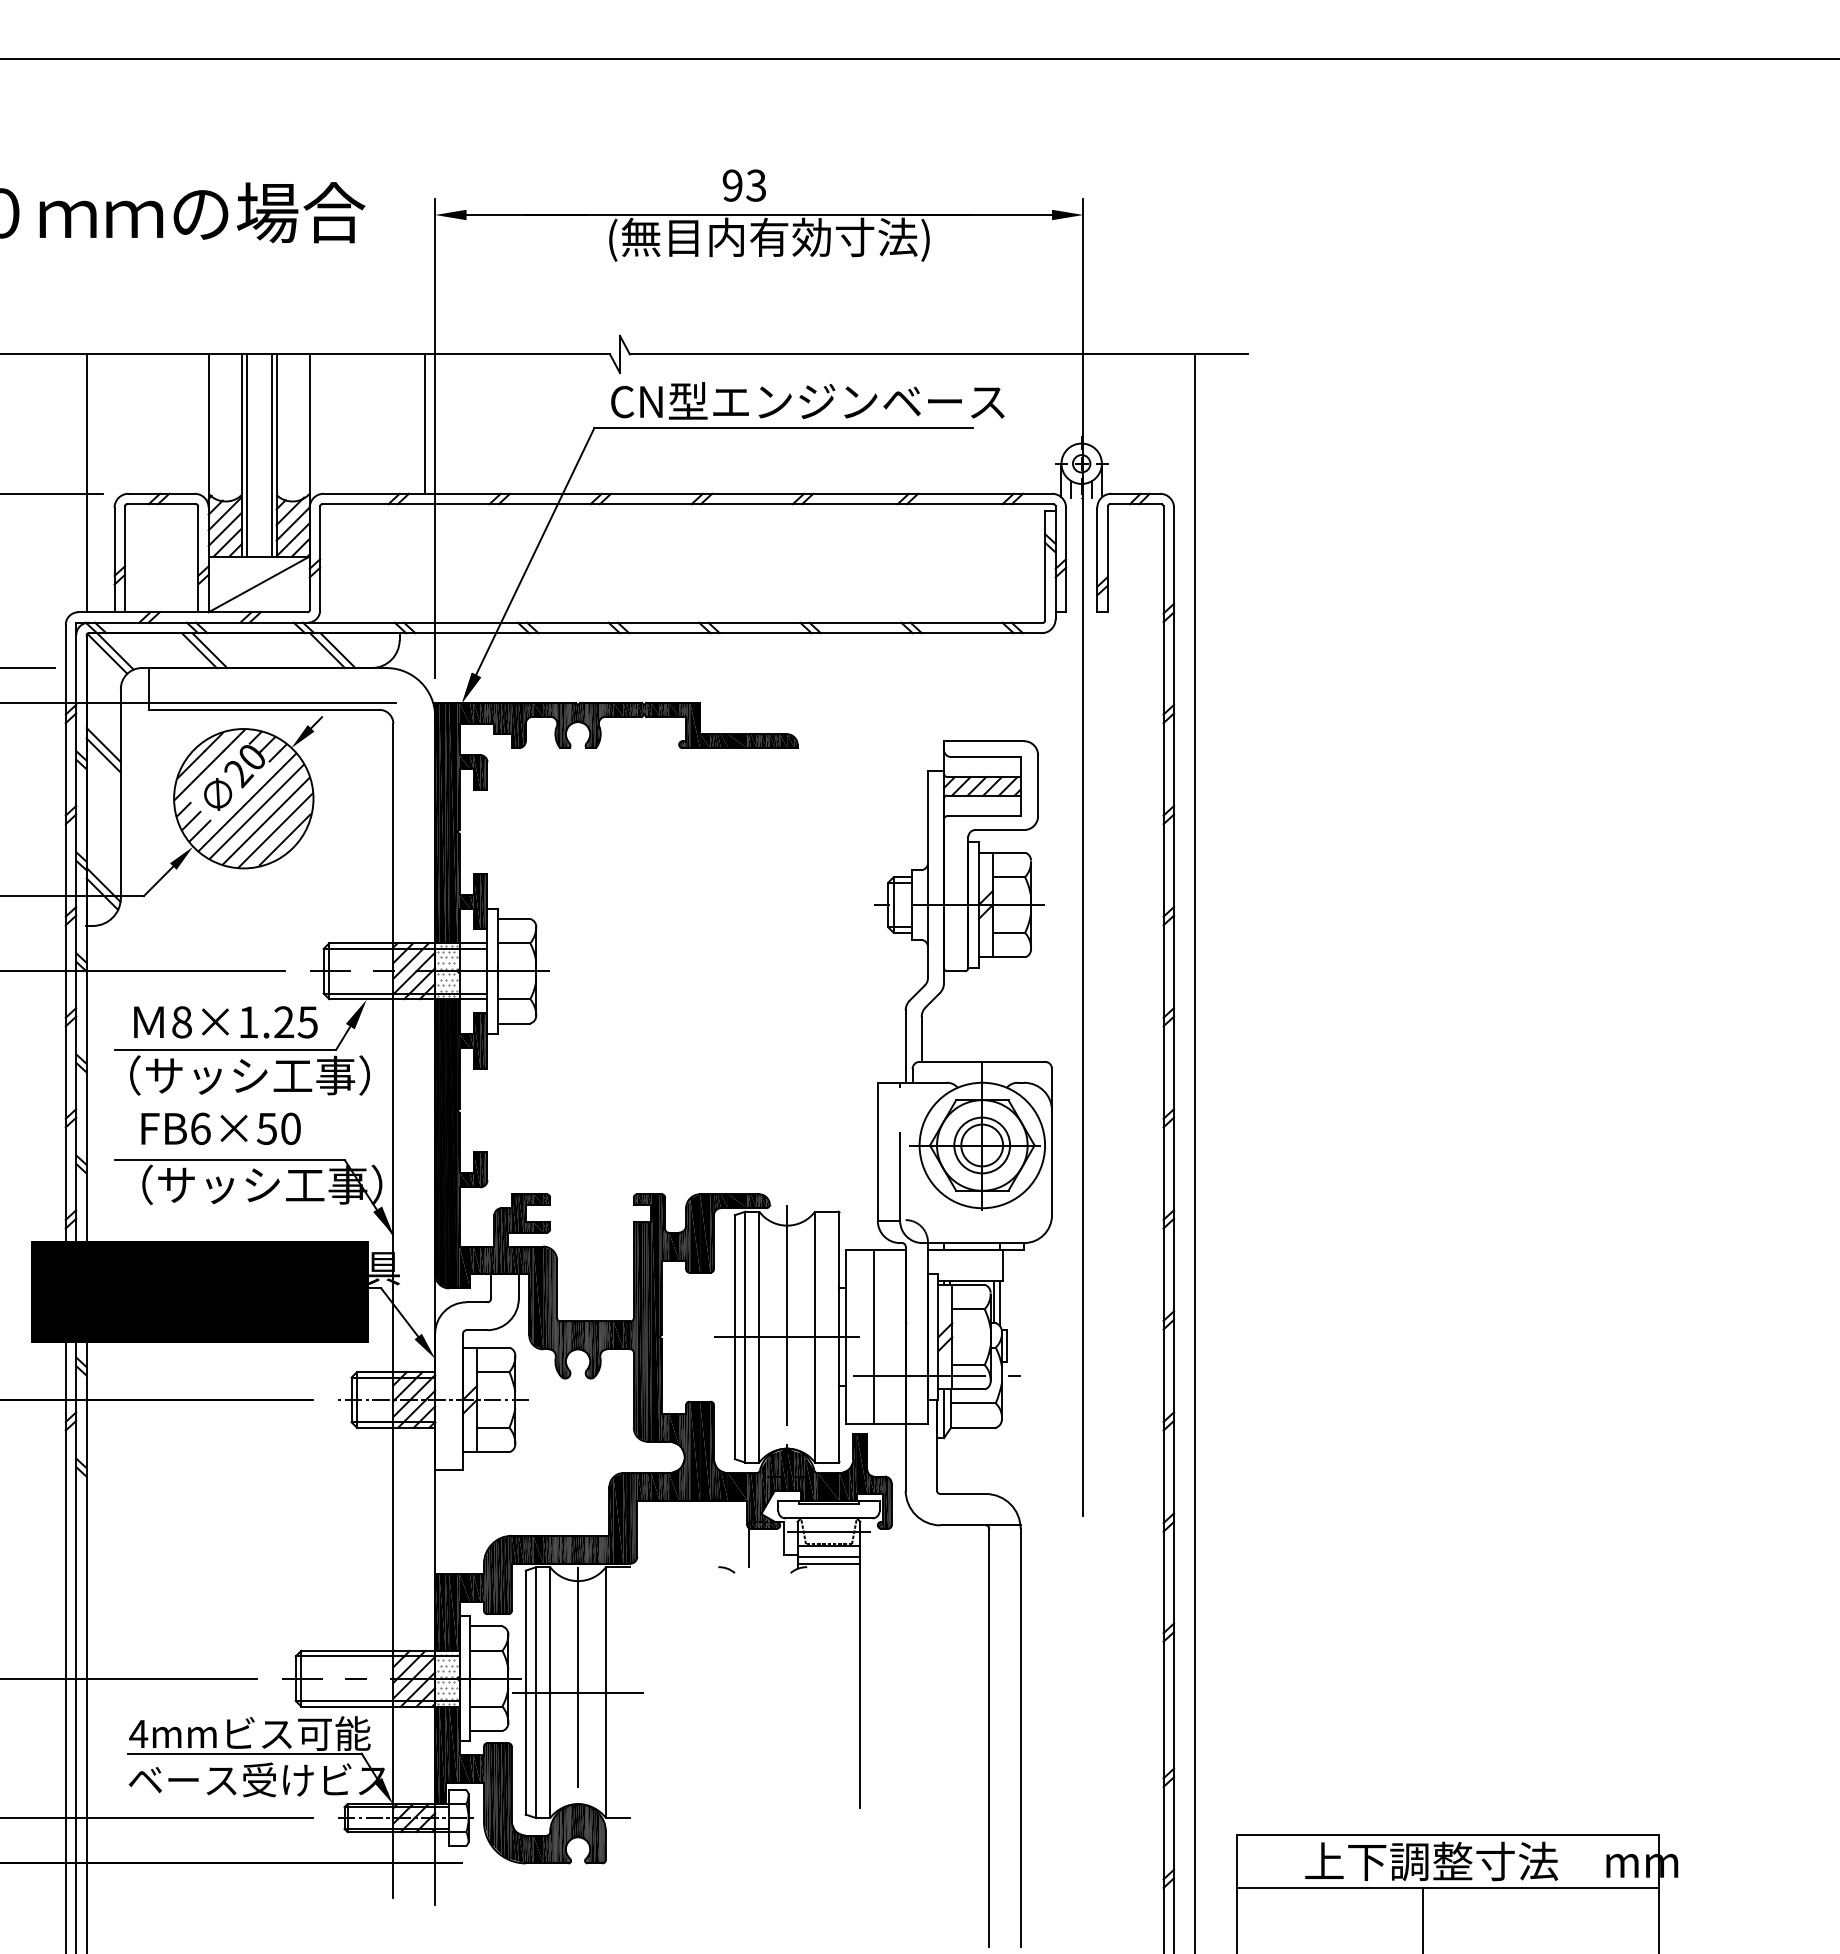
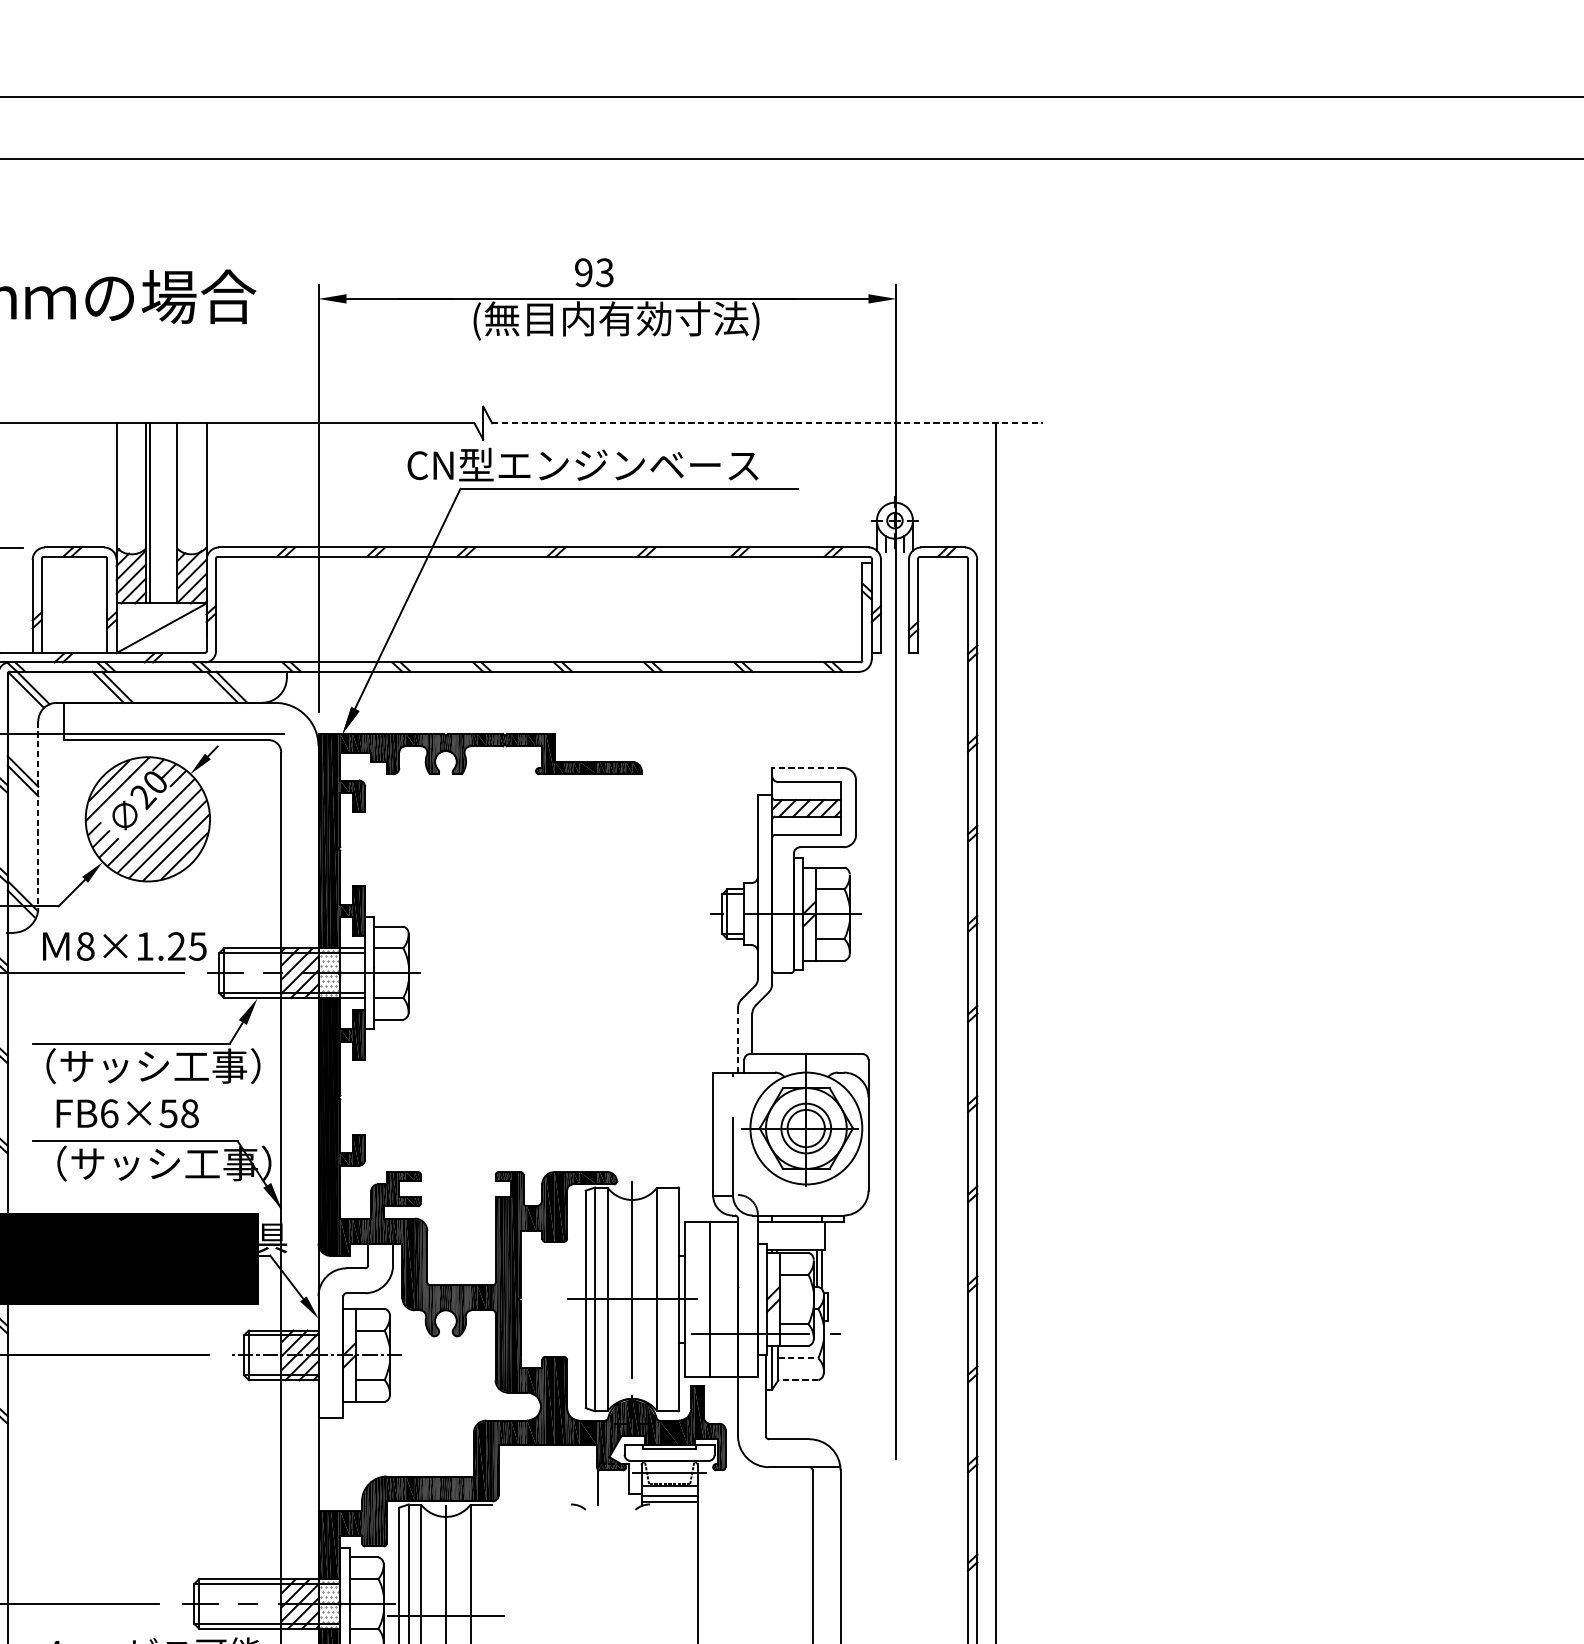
line: (939, 354) -> (768, 423), solid -> dashed
text: (807, 400) -> (582, 464), moved
line: (424, 423) -> (309, 484), removed
line: (271, 455) -> (172, 513), removed
line: (86, 483) -> (7, 538), removed
line: (983, 741) -> (807, 768), solid -> dashed
line: (120, 793) -> (37, 814), solid -> dashed
text: (225, 1022) -> (124, 946), moved
line: (905, 1047) -> (737, 1041), solid -> dashed
text: (290, 1128) -> (189, 1113), FB6×50 -> FB6×58
line: (973, 1403) -> (798, 1358), solid -> dashed
line: (972, 1427) -> (797, 1379), solid -> dashed

